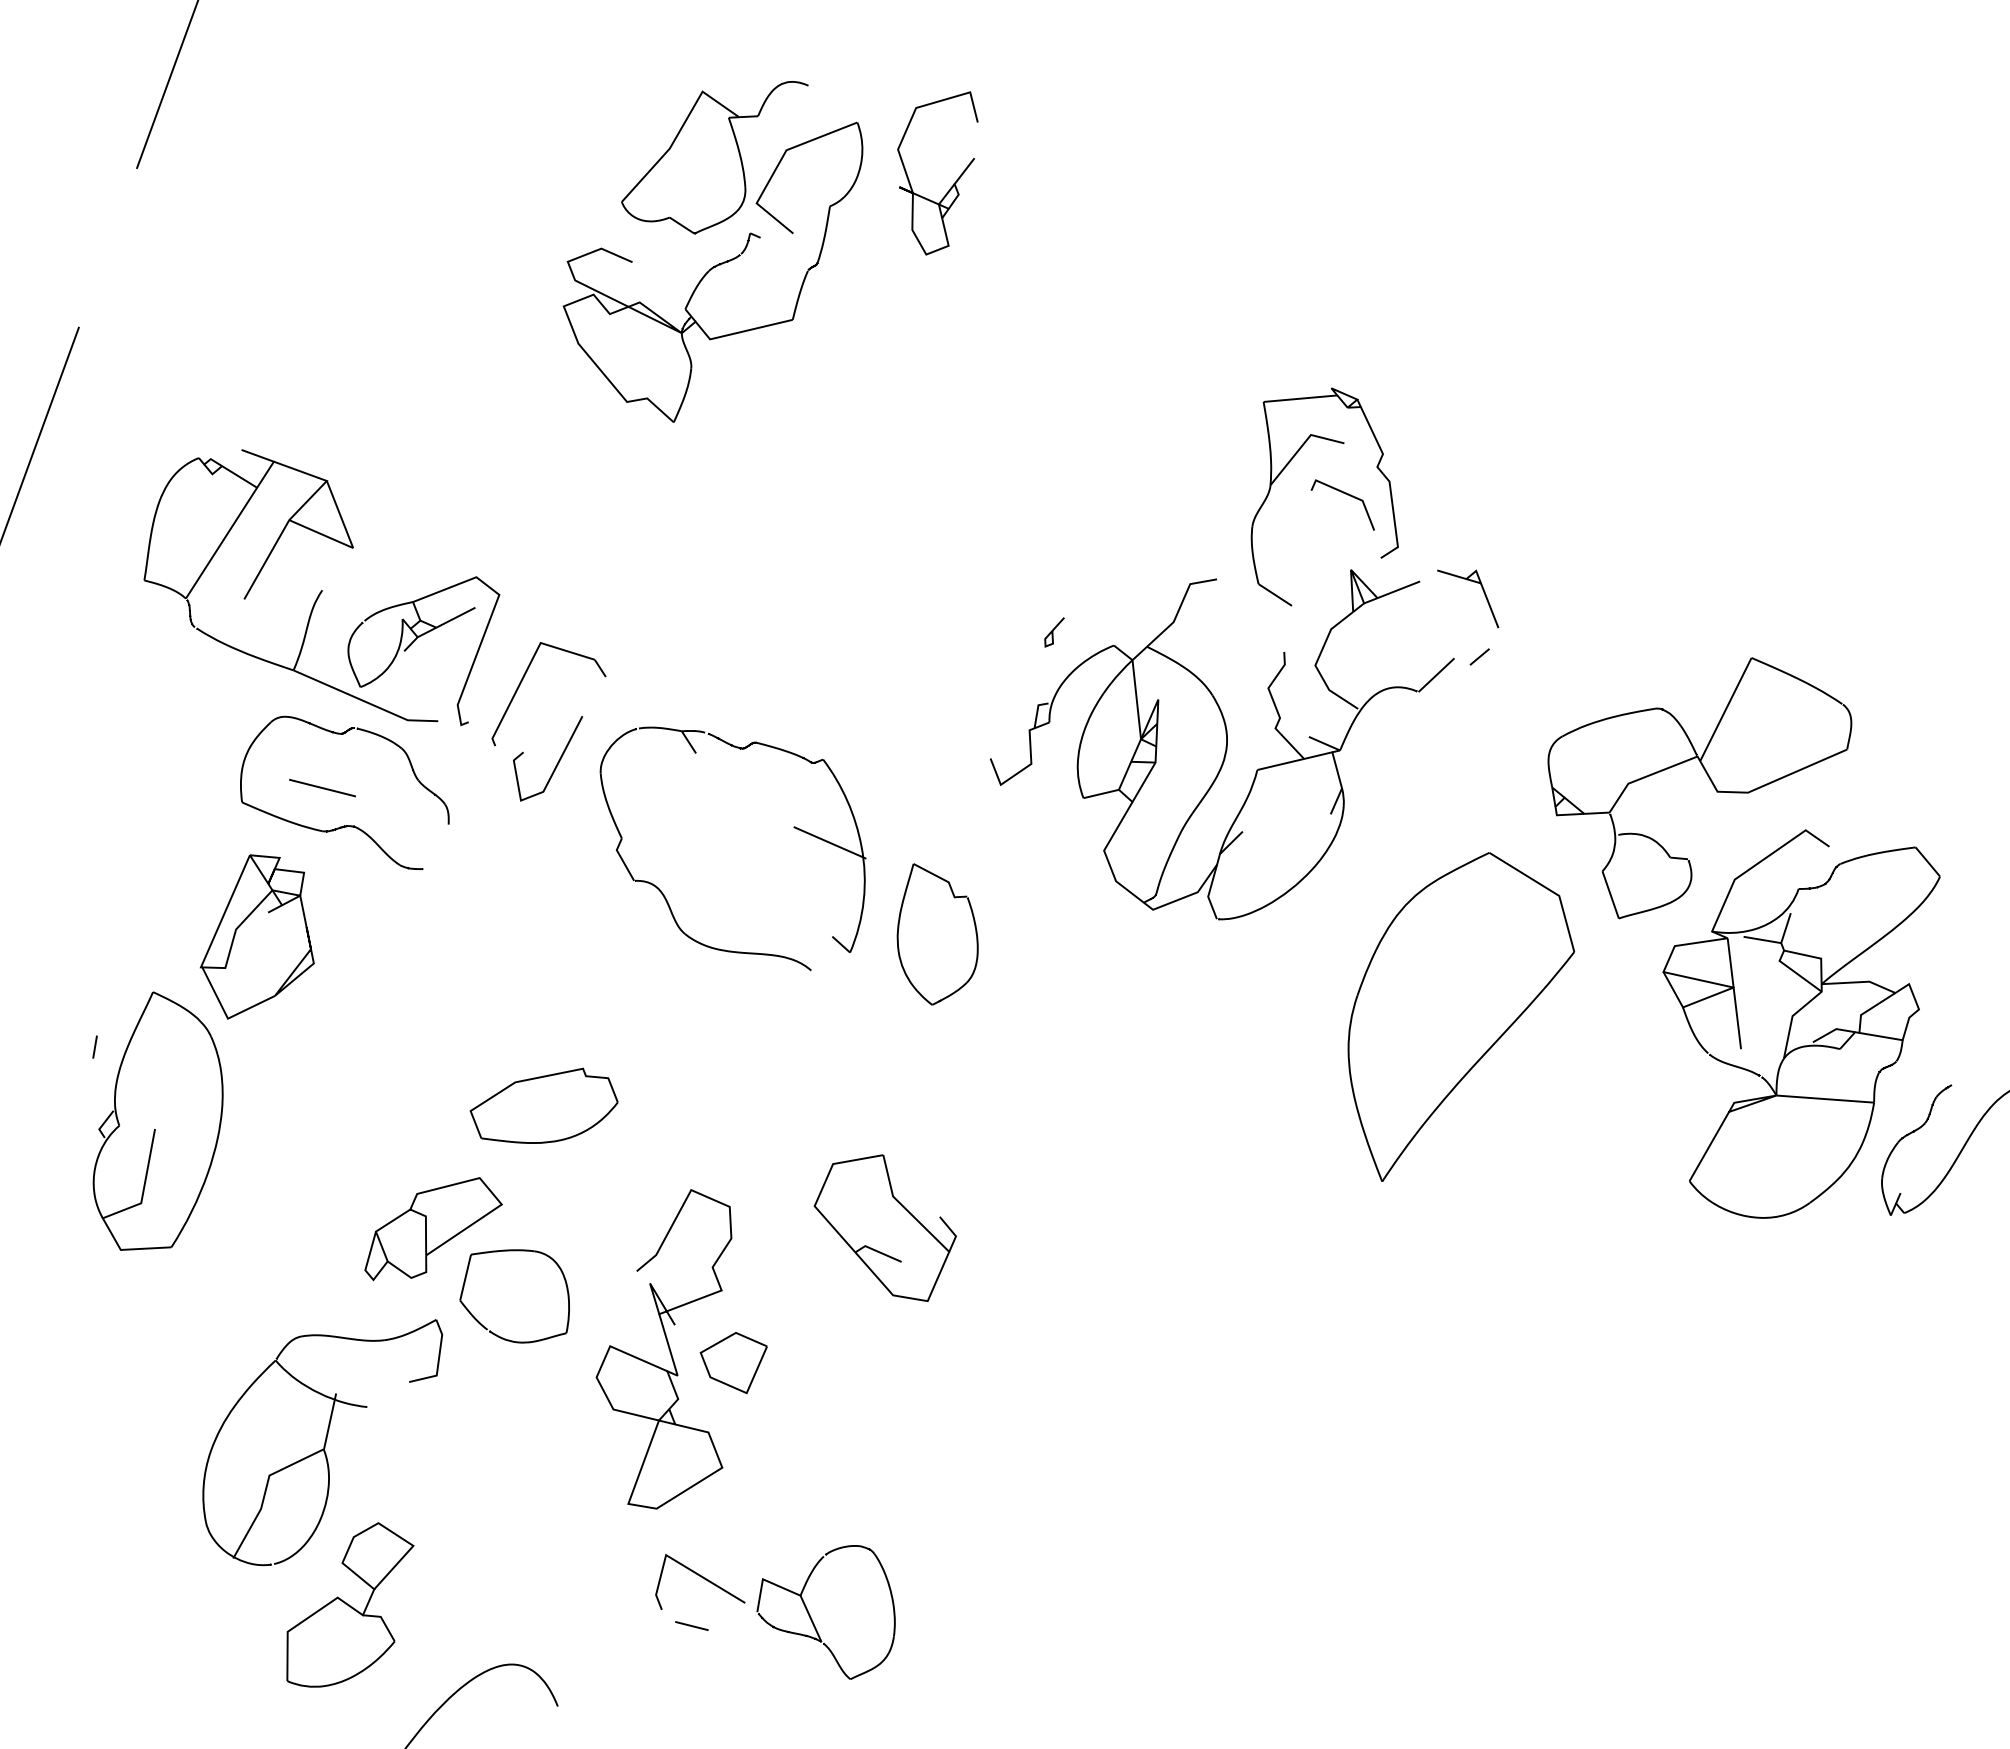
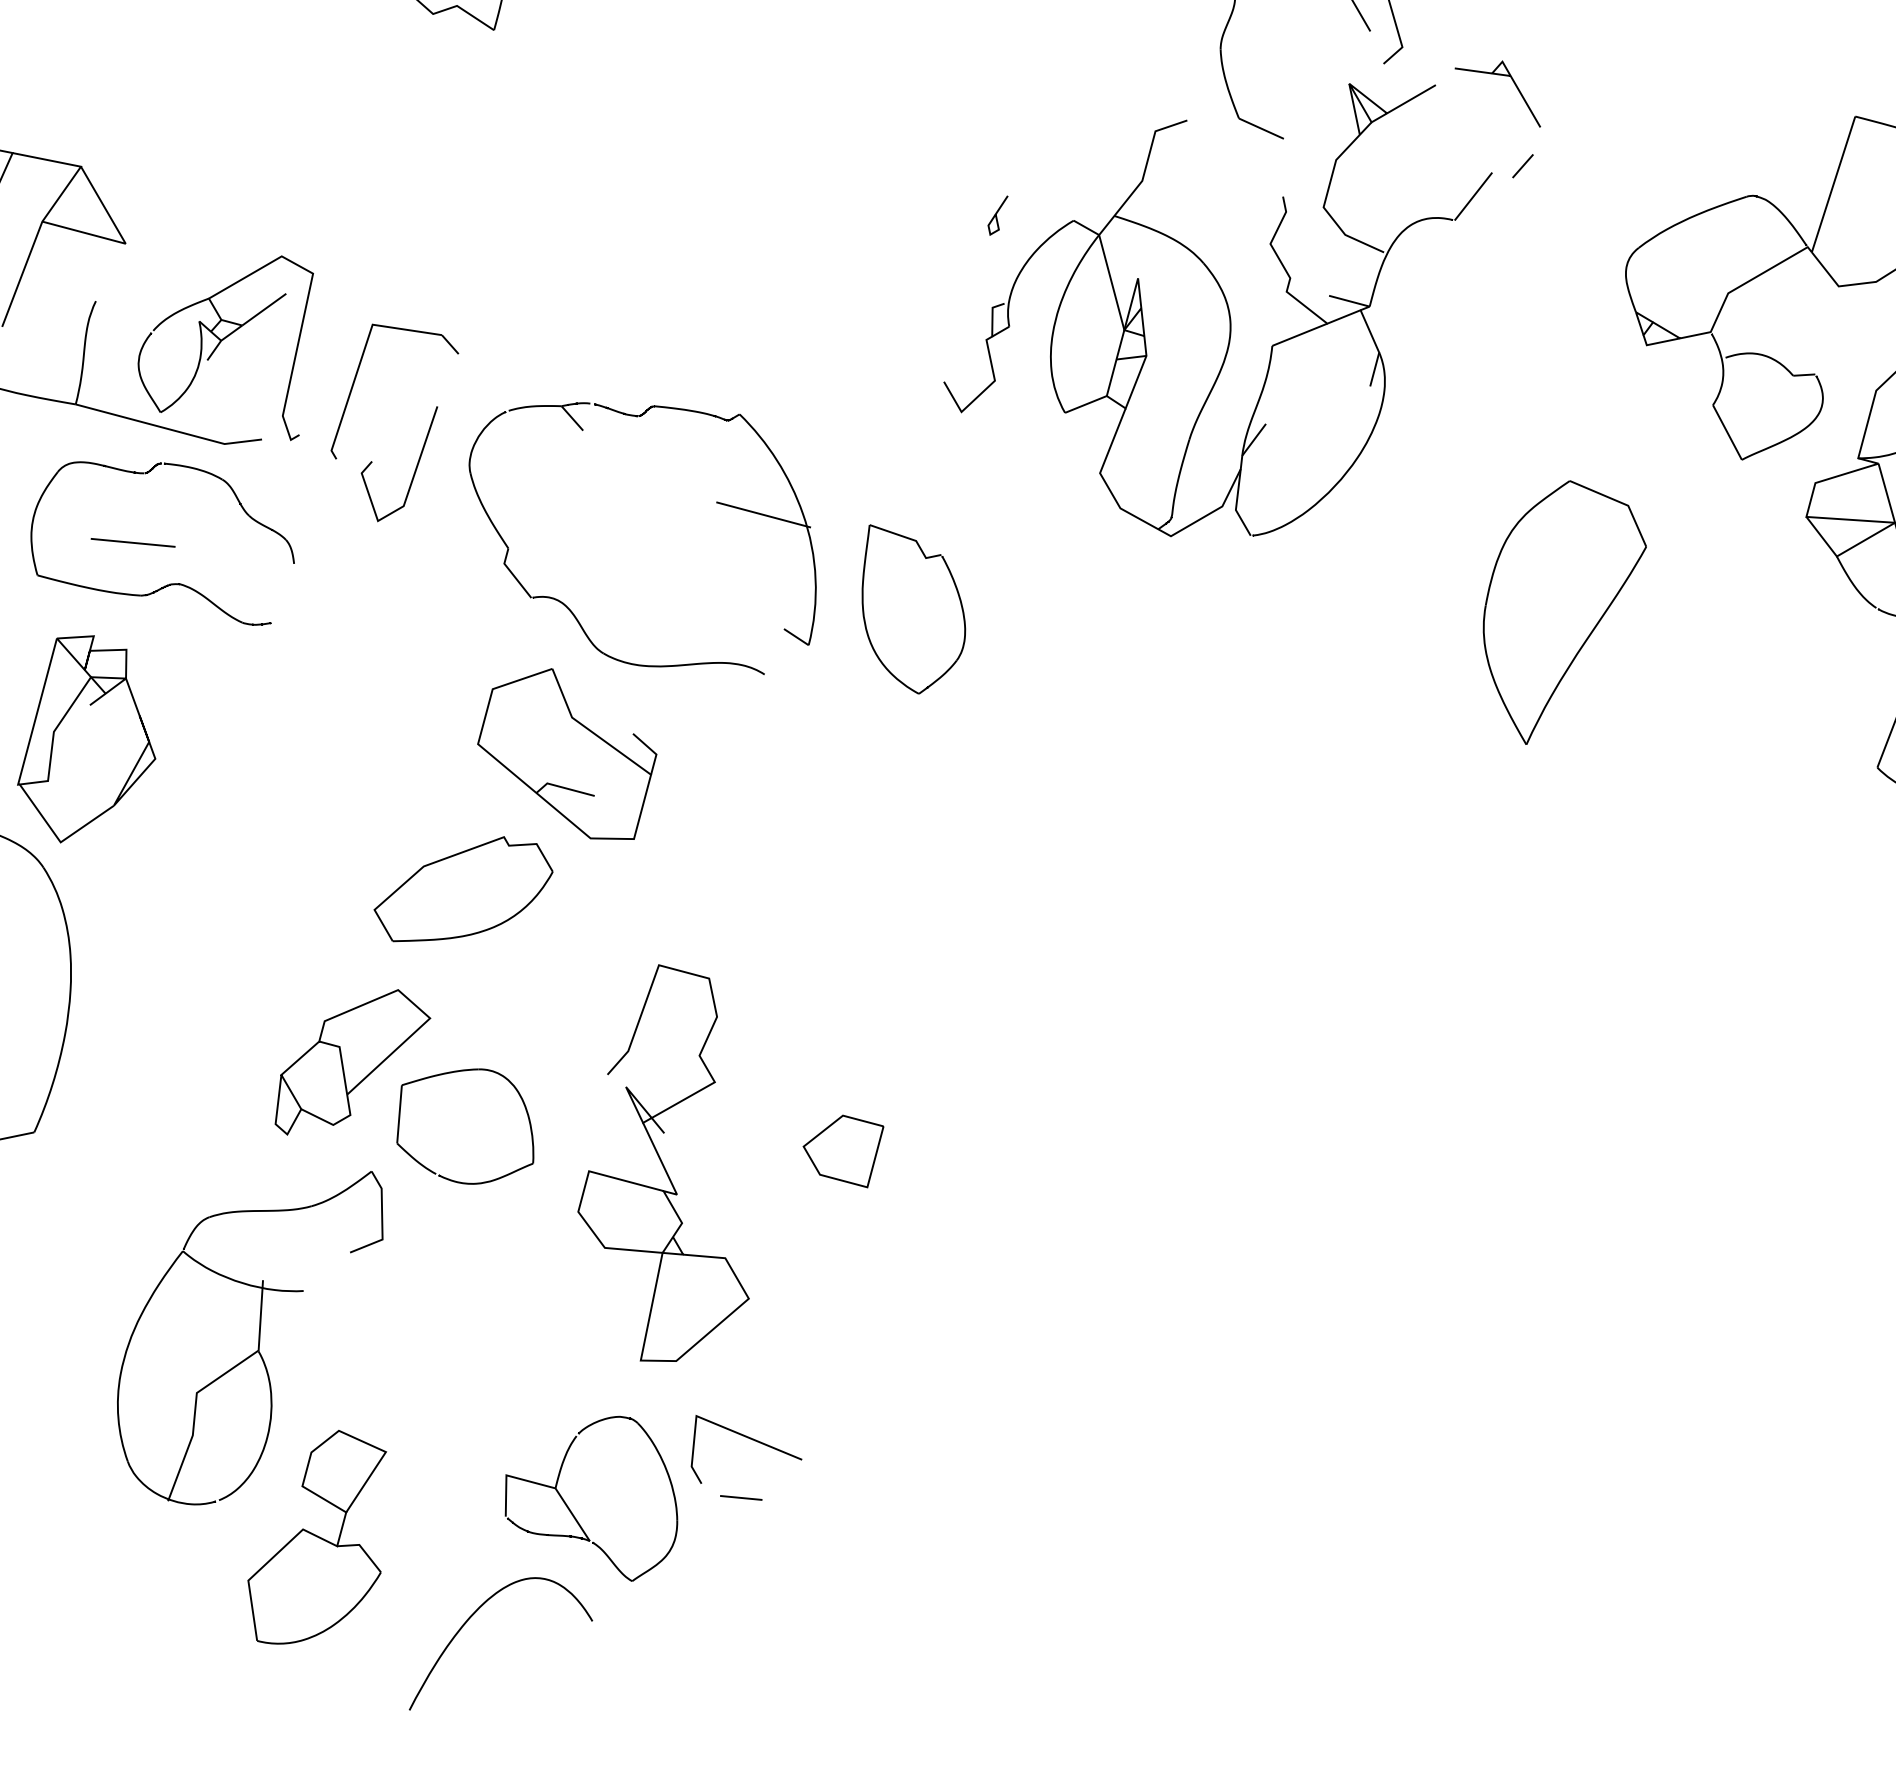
part: (1460, 1016) -> (1566, 609), size x0.62
part: (884, 1227) -> (567, 757), moved
part: (733, 1363) -> (845, 1153), moved
part: (812, 1619) -> (574, 1515), moved

